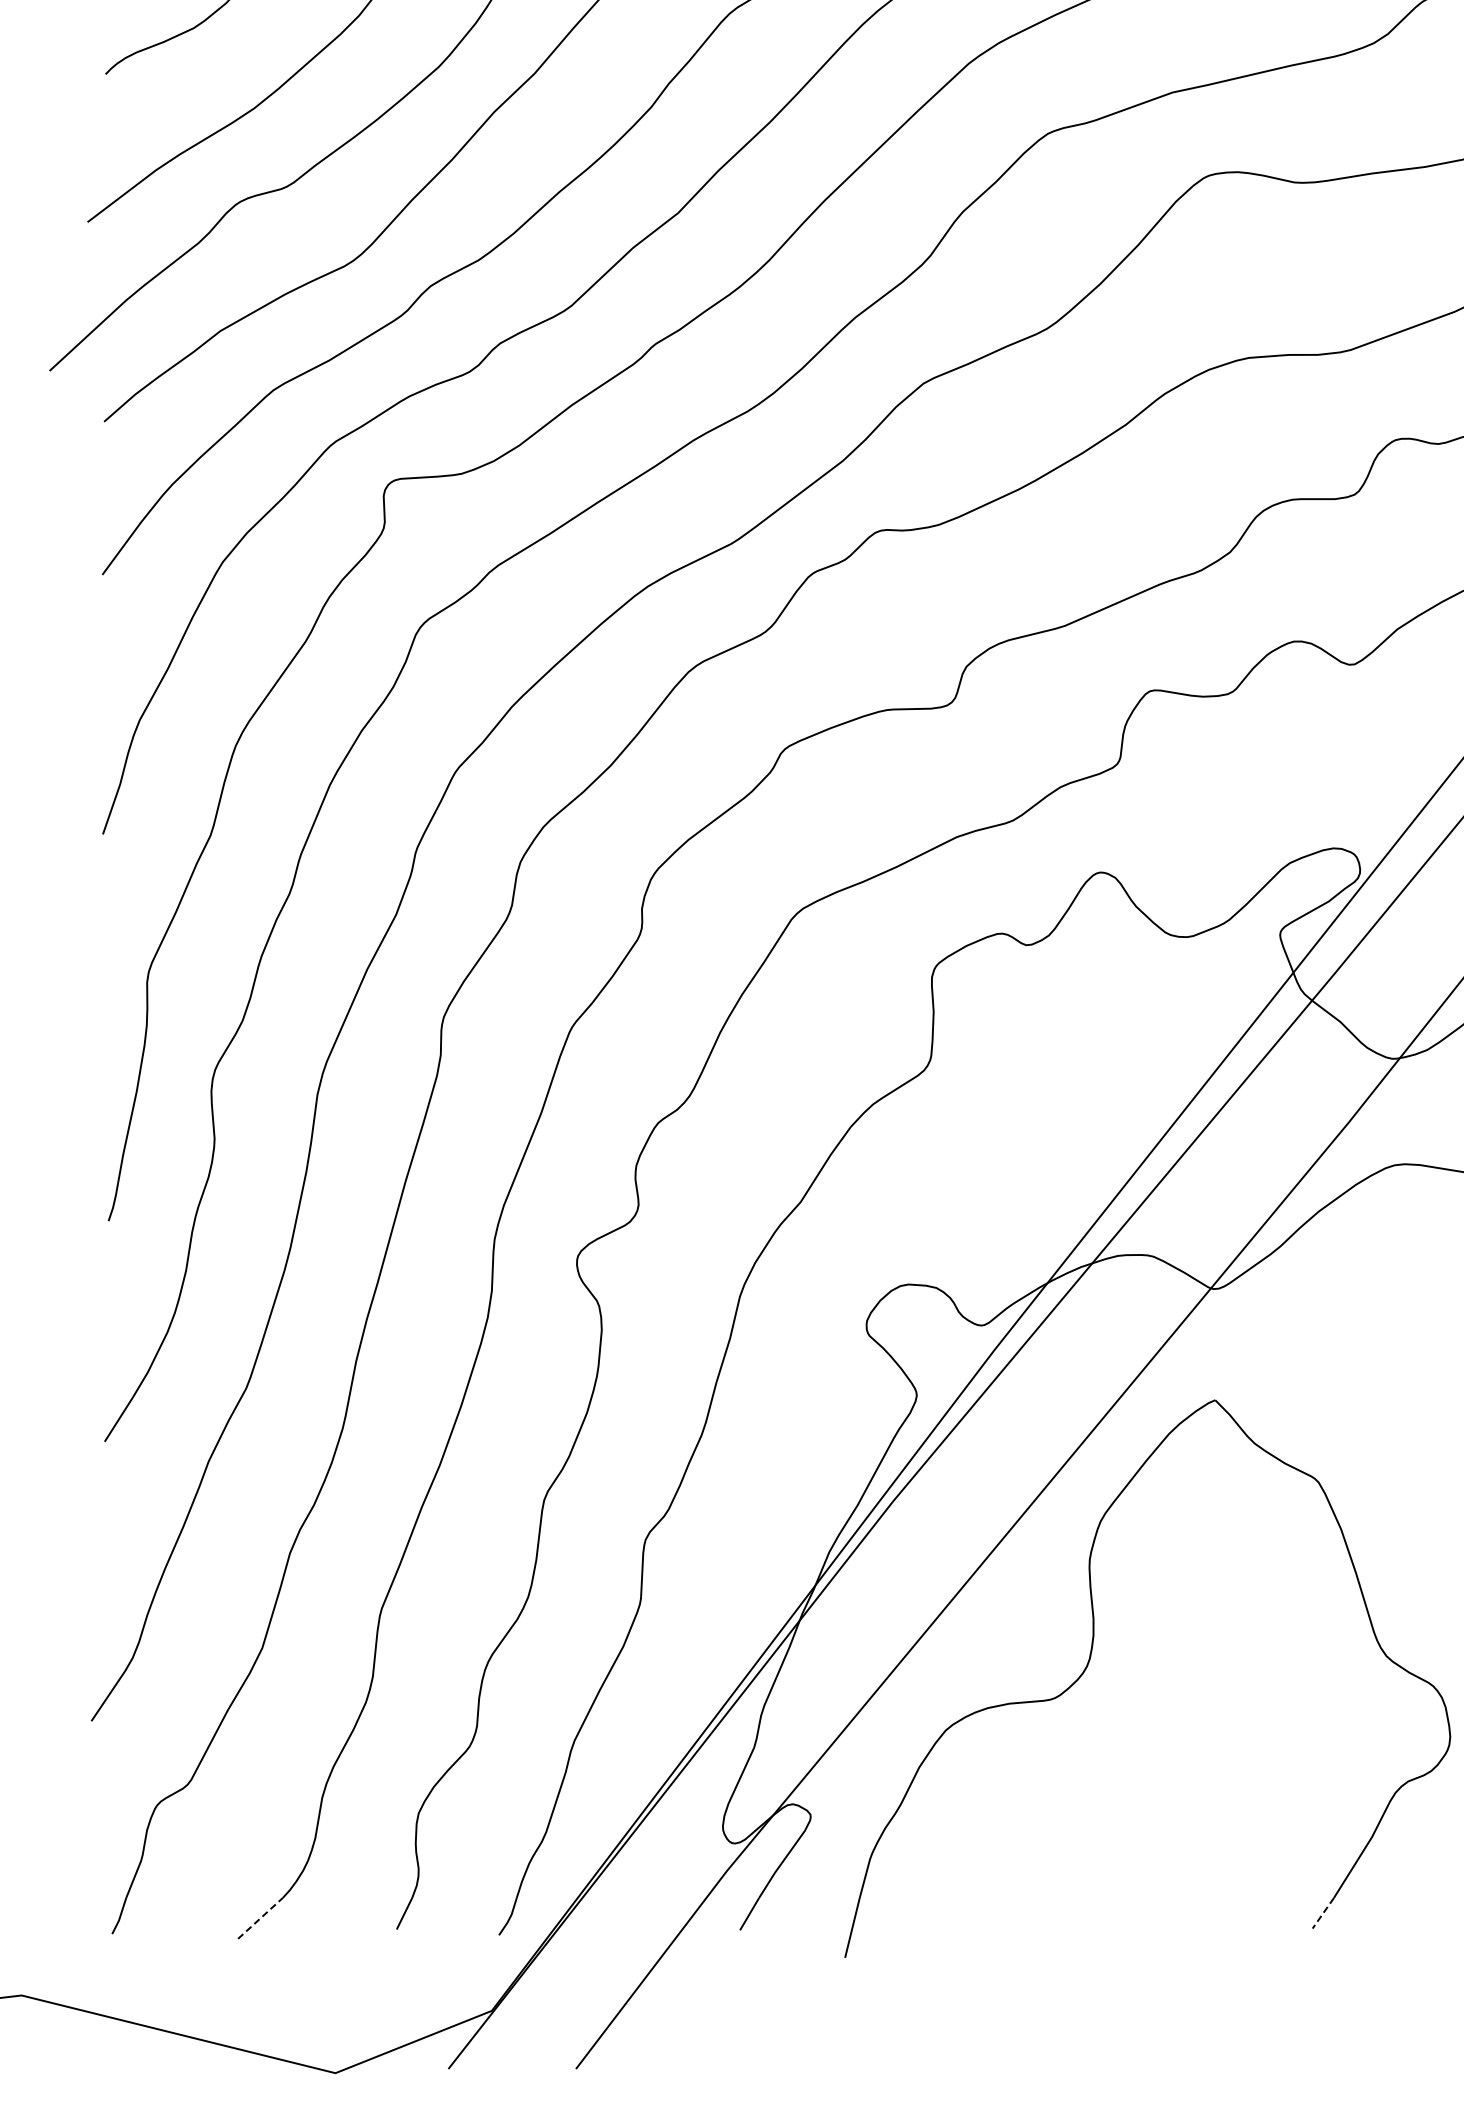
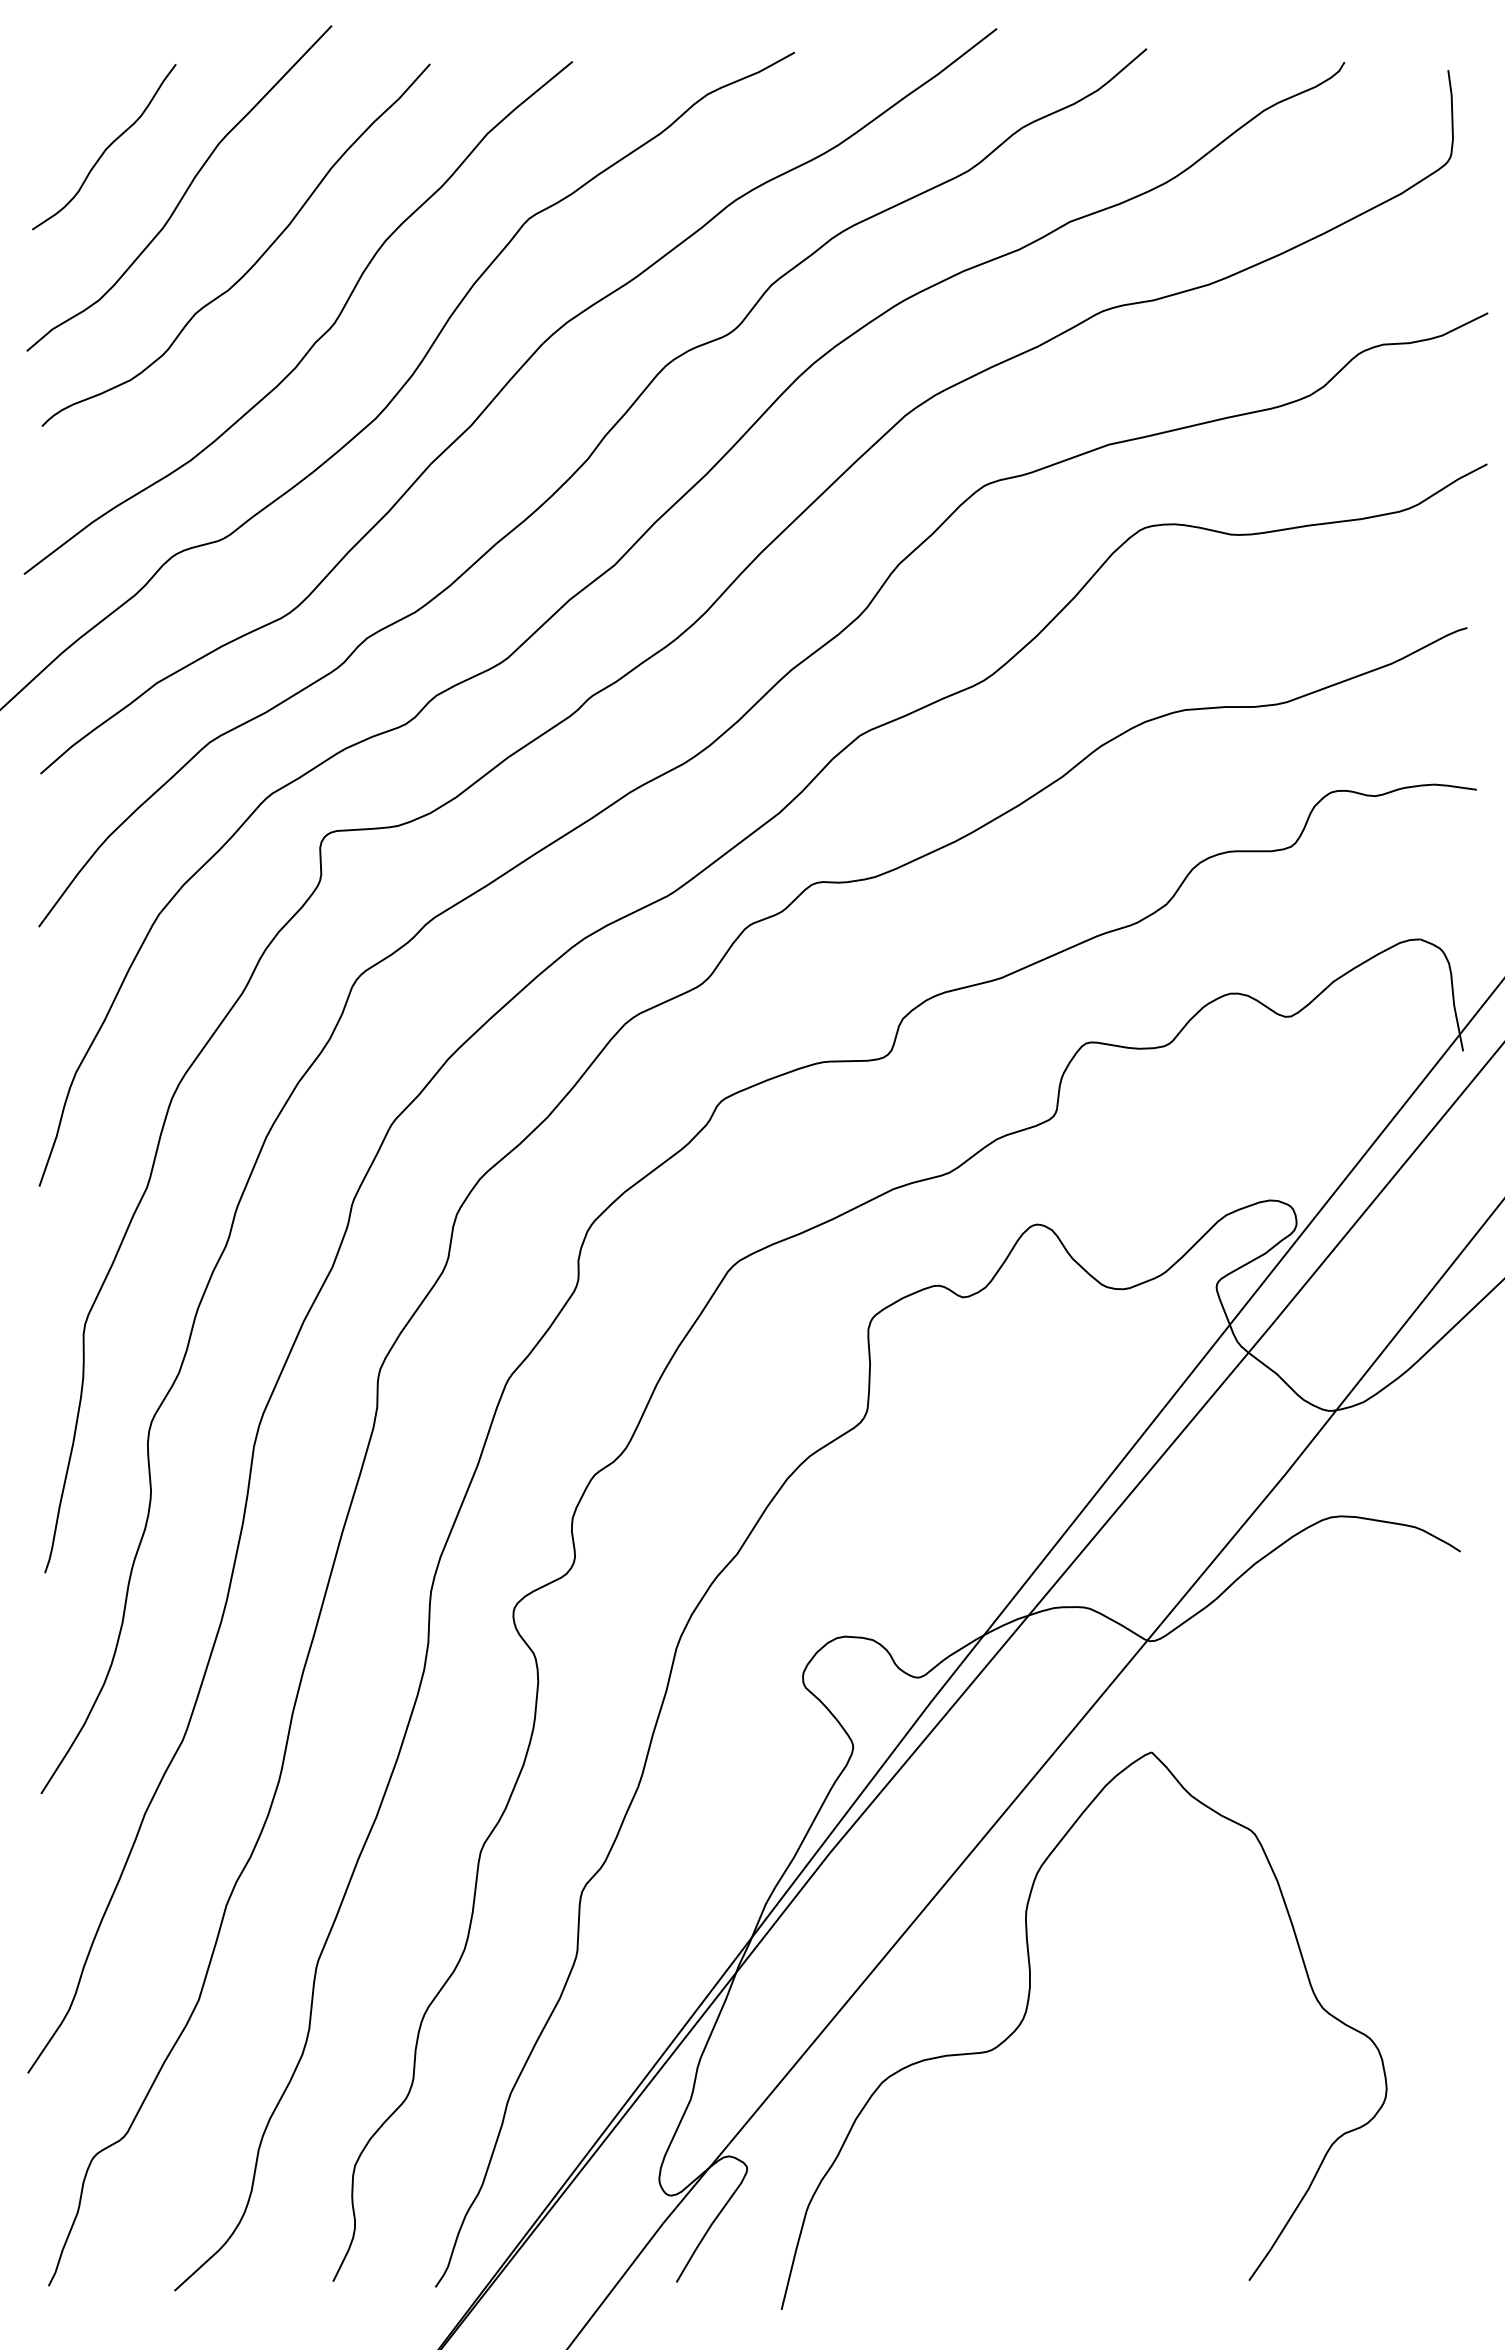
line: (1323, 1913) -> (1259, 2265), dashed -> solid
line: (261, 1918) -> (197, 2270), dashed -> solid

